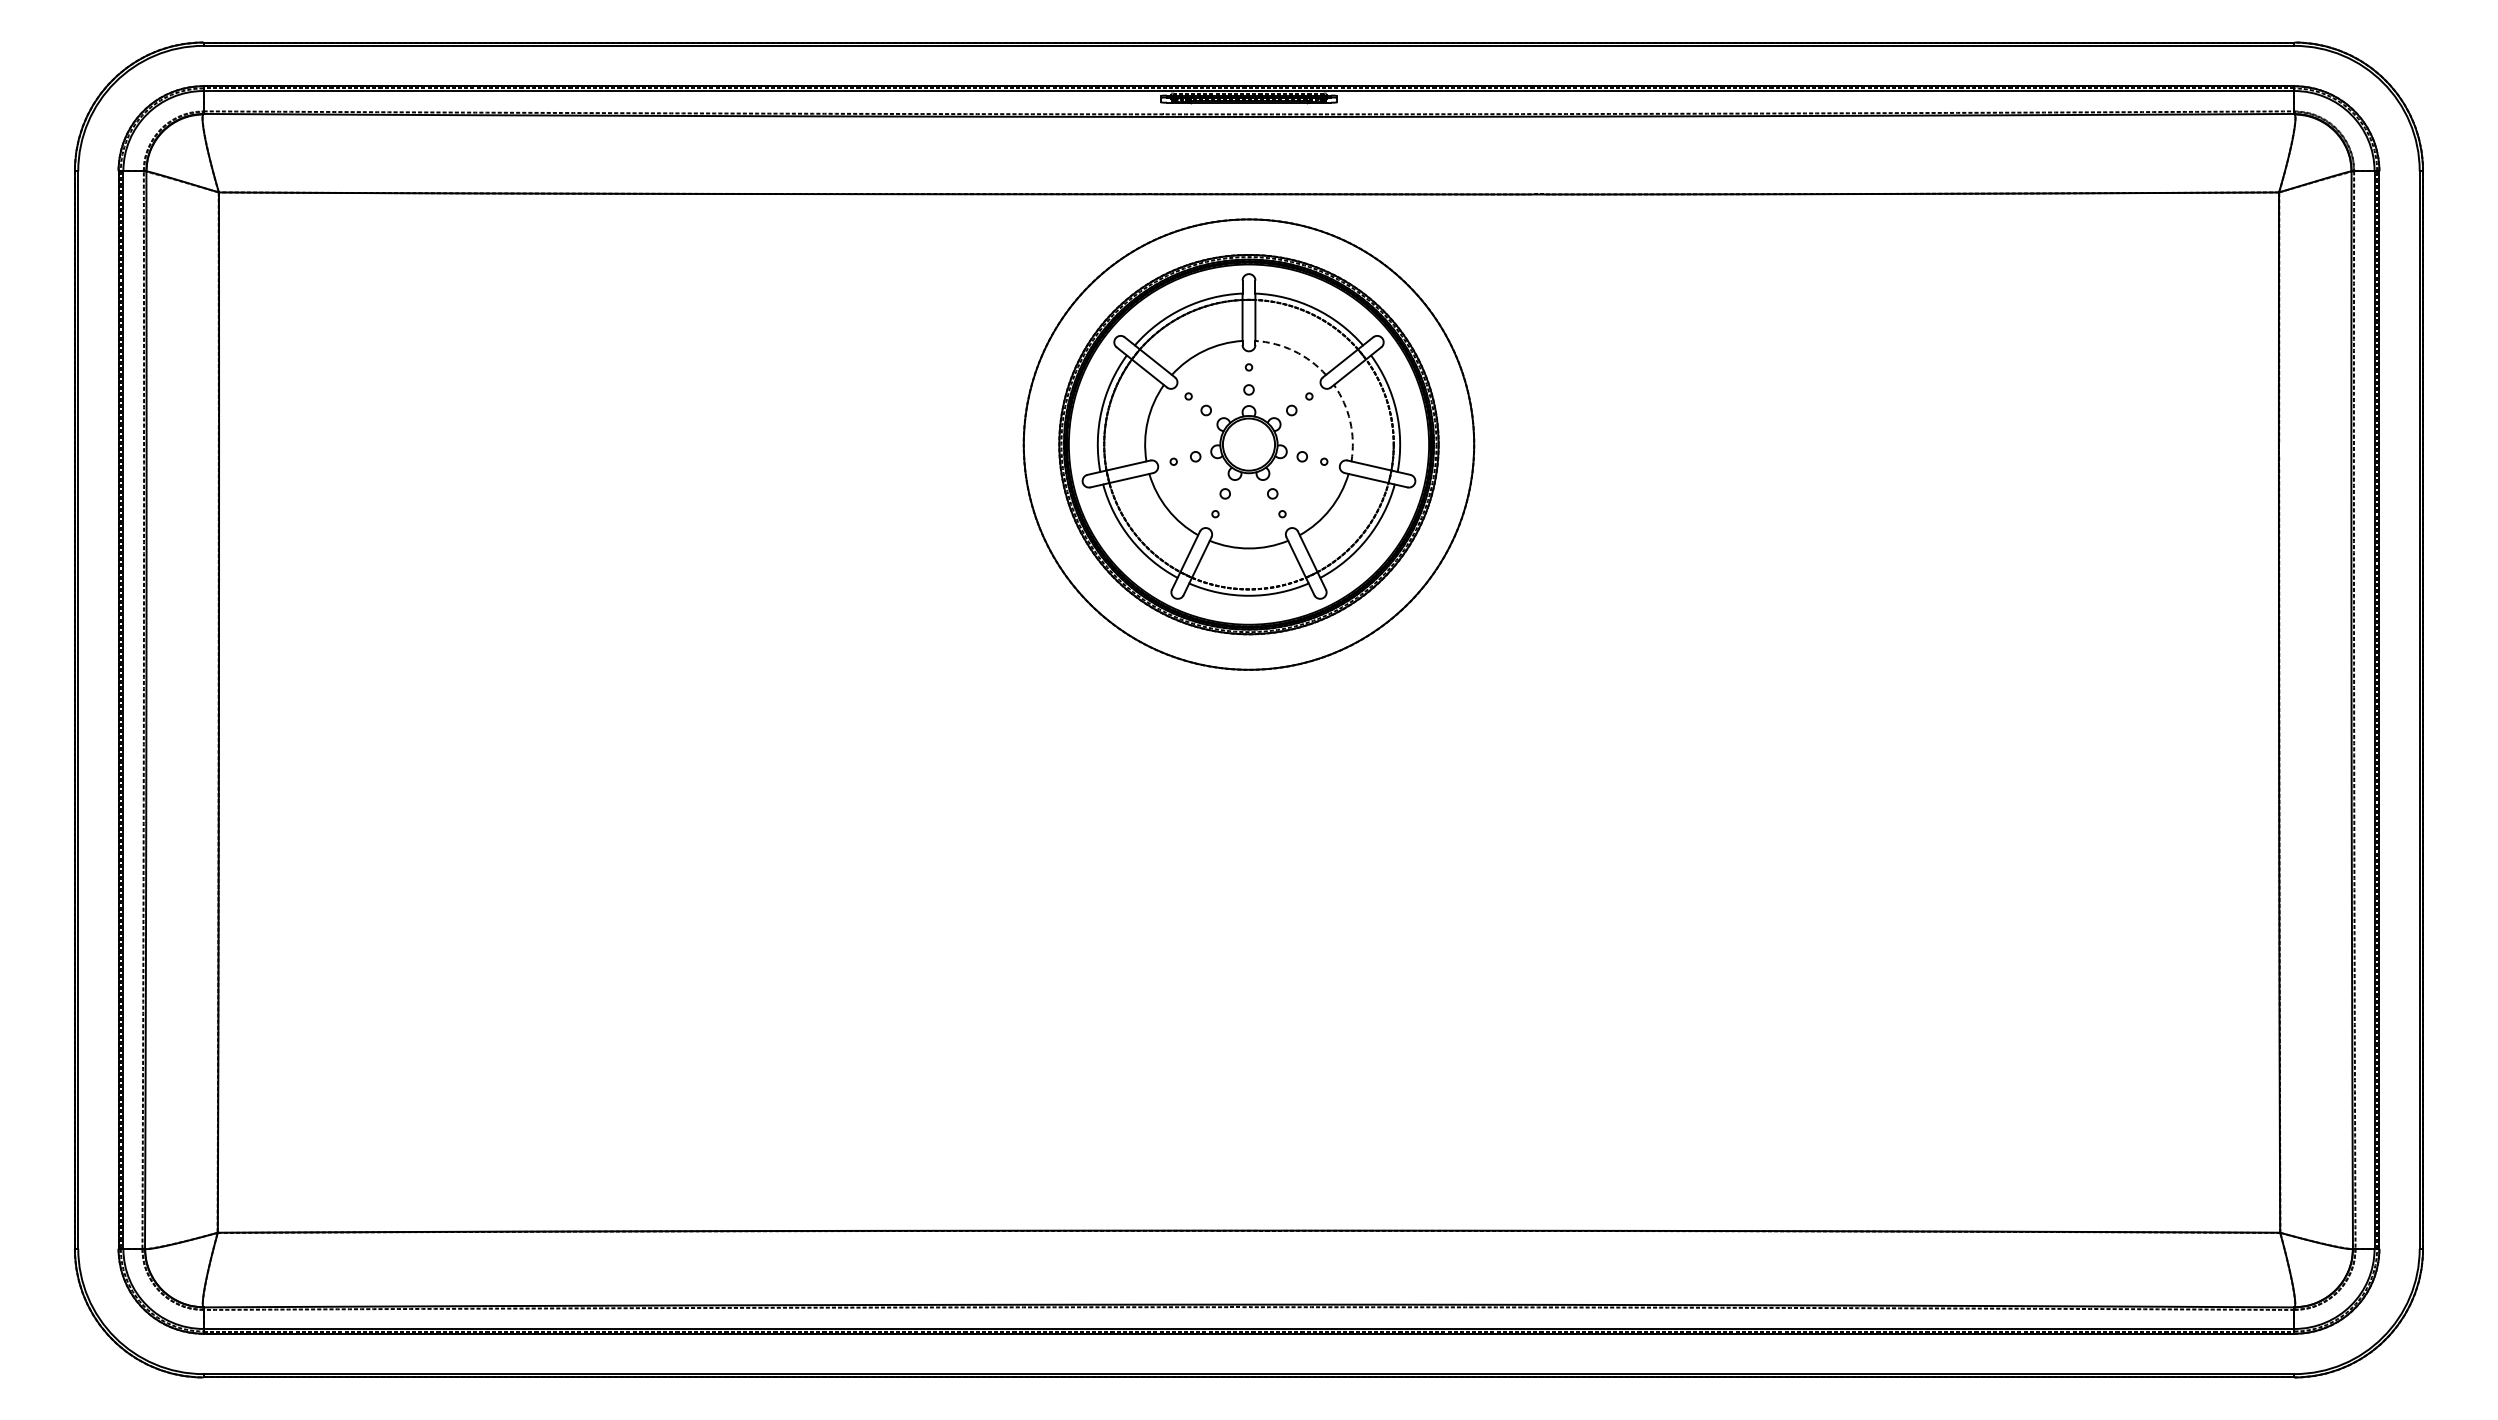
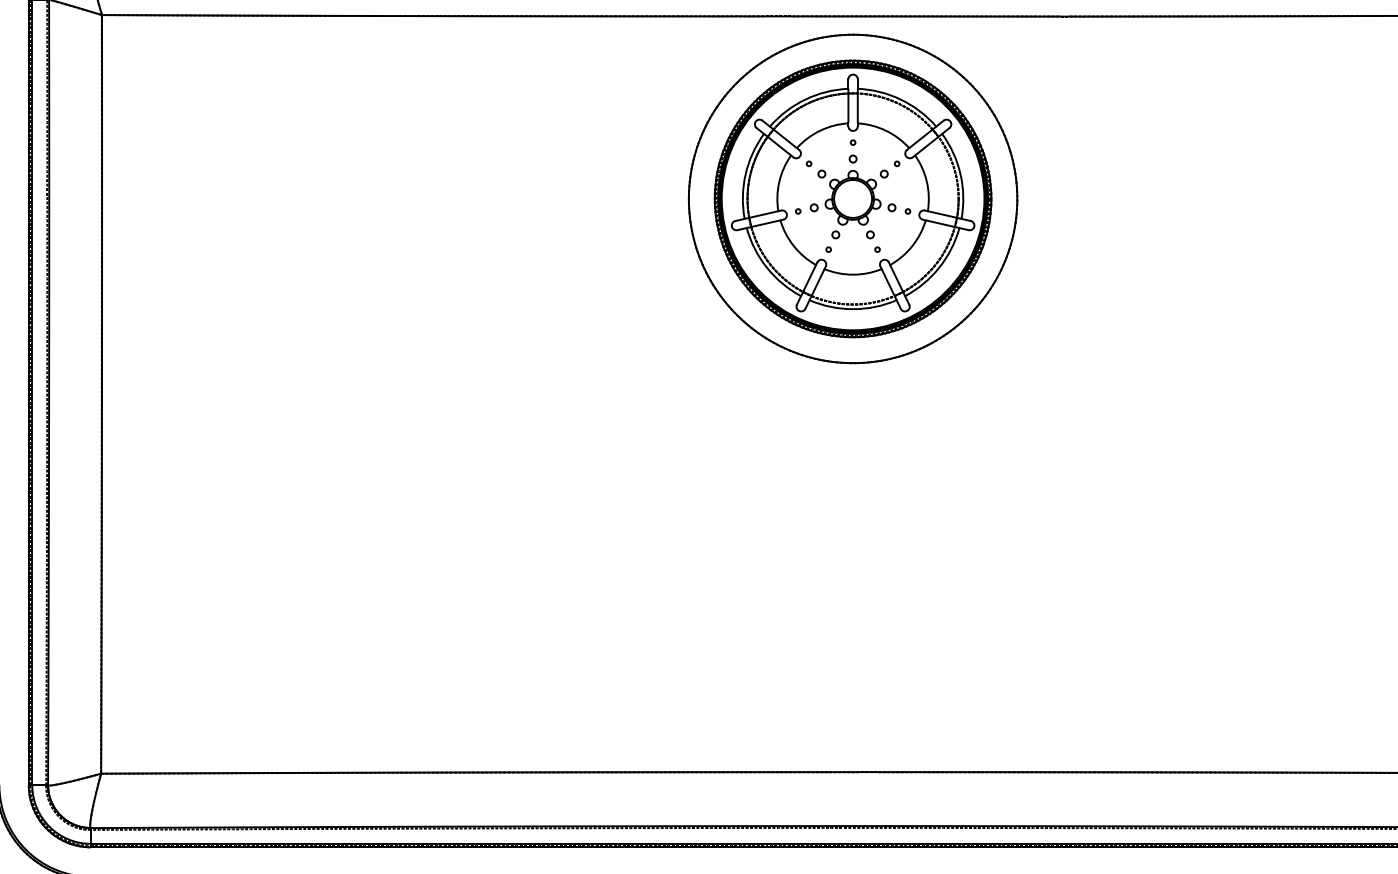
arc: (1294, 351) -> (886, 131), dashed -> solid
arc: (1350, 421) -> (927, 182), dashed -> solid

